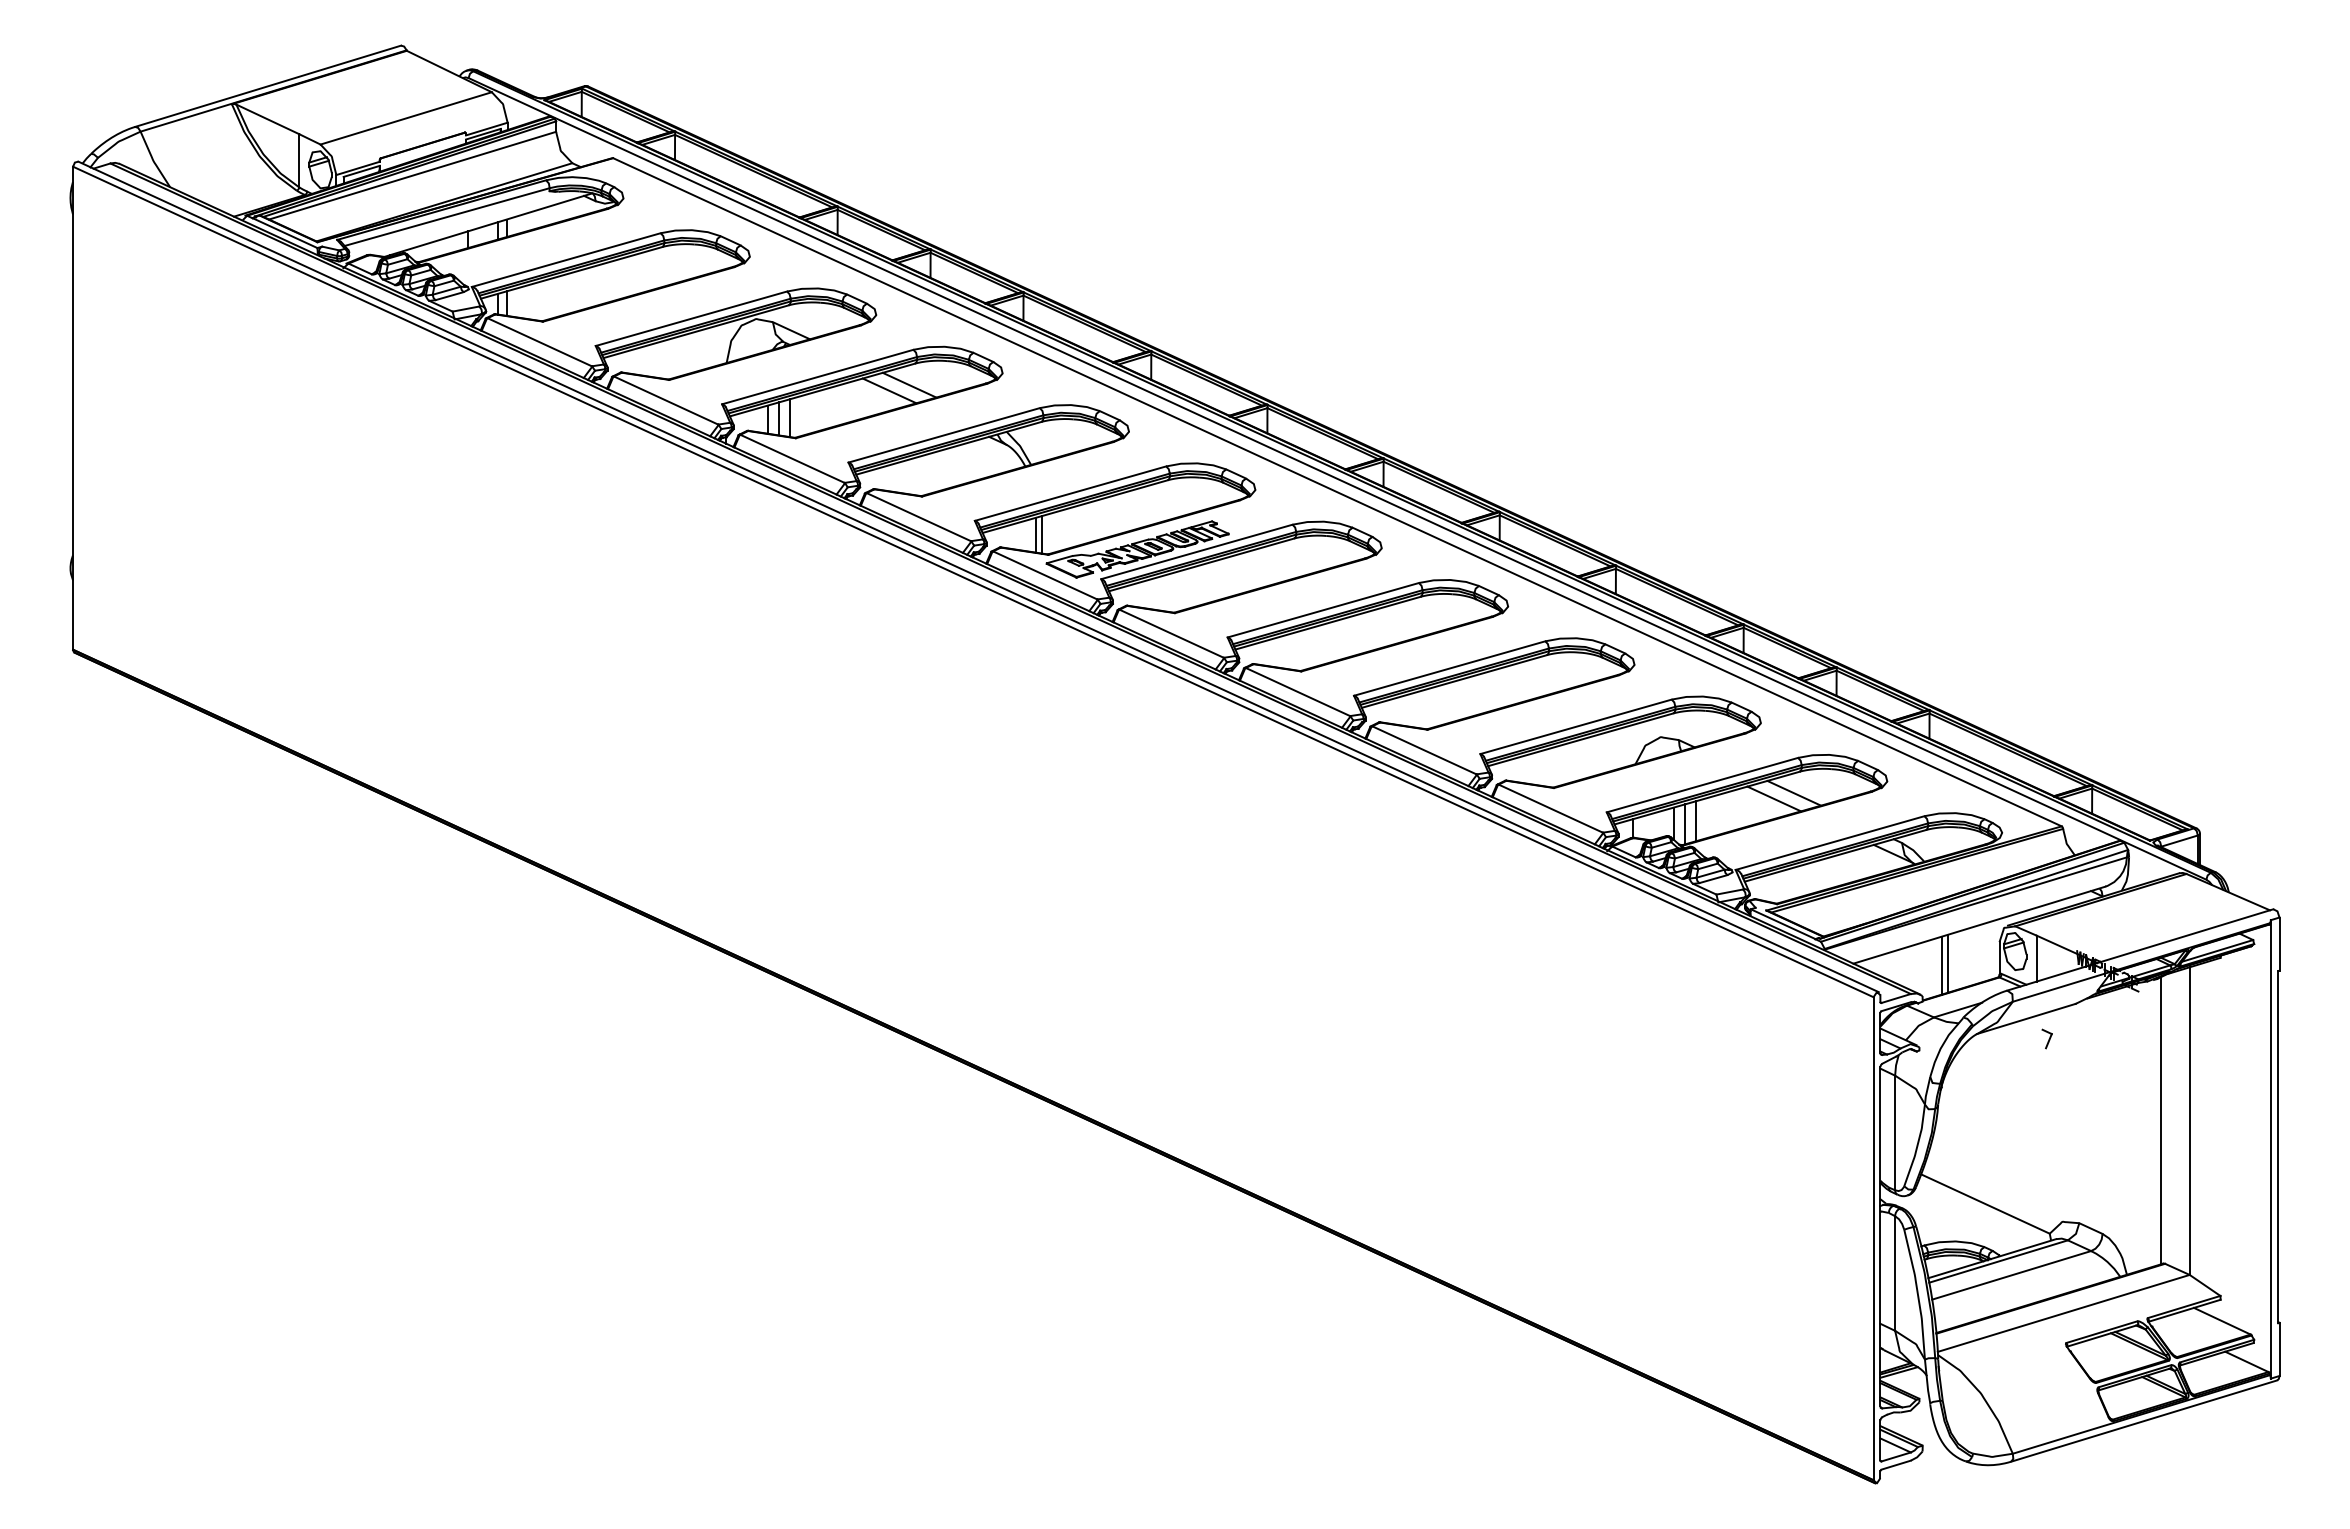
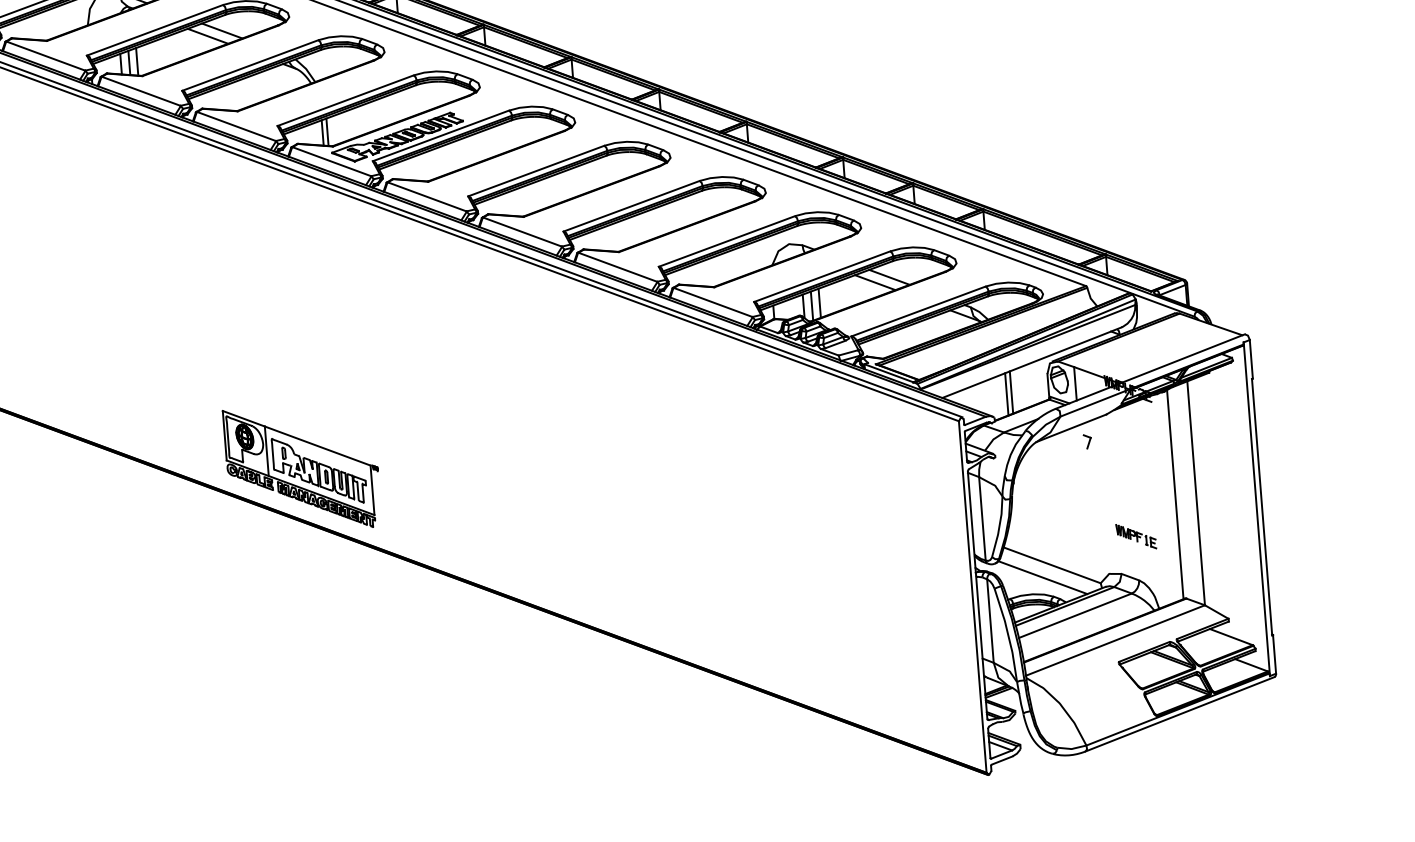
part: (971, 991) -> (302, 468), added
part: (2103, 1173) -> (1136, 536), added
line: (1971, 1219) -> (1042, 577), added

